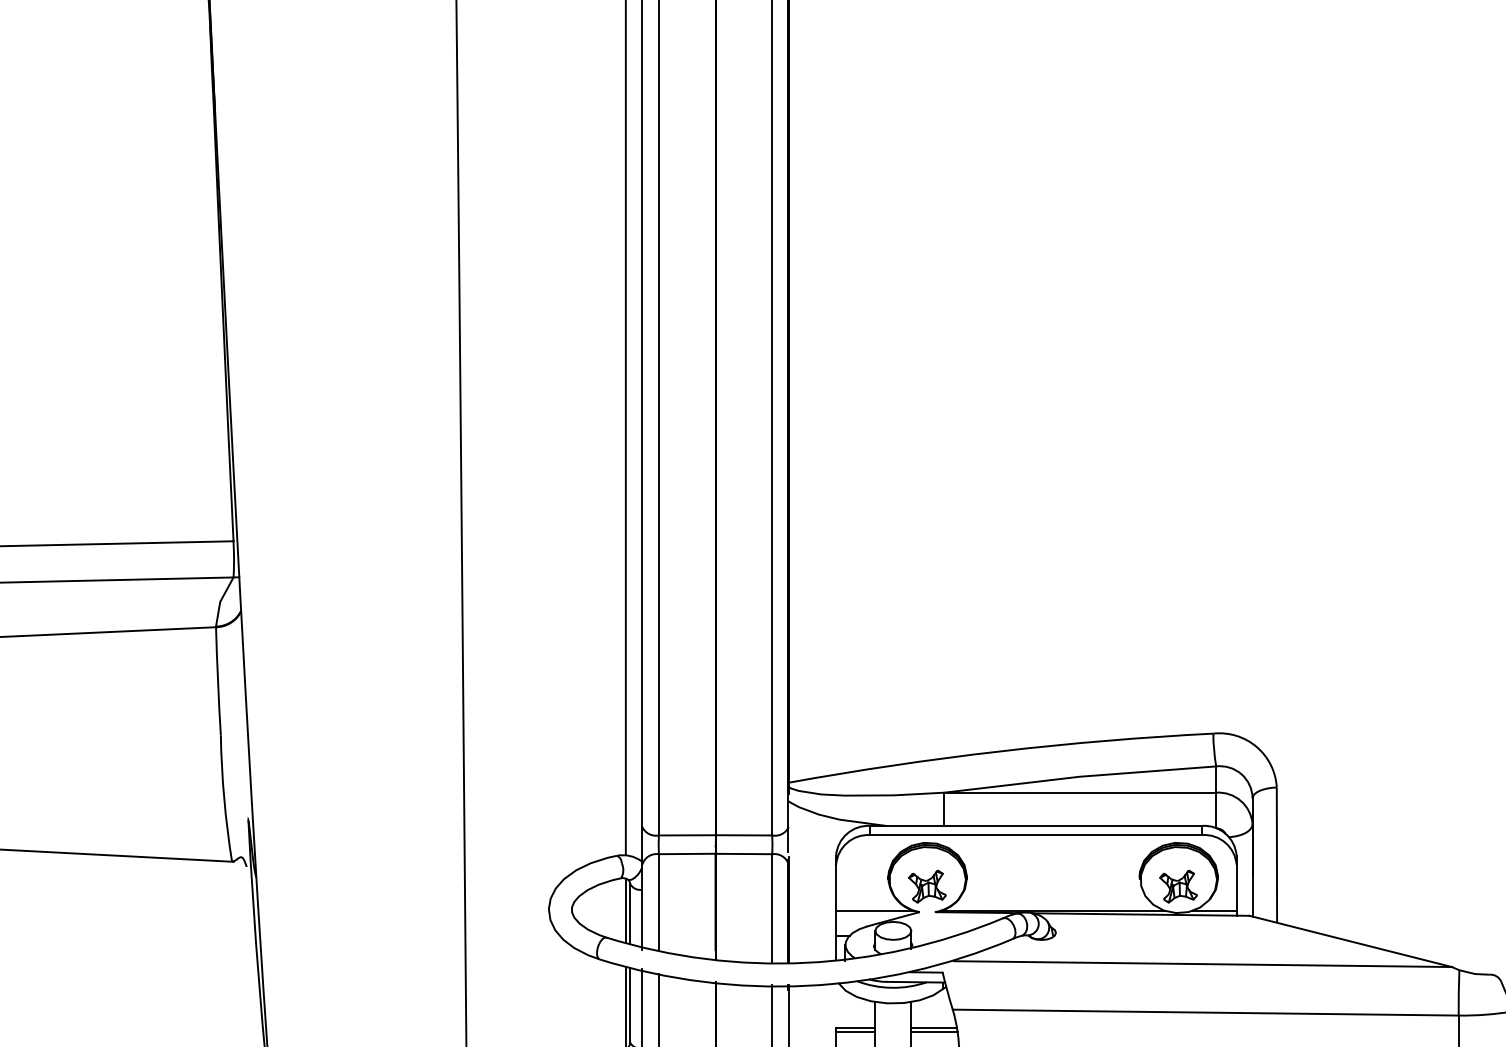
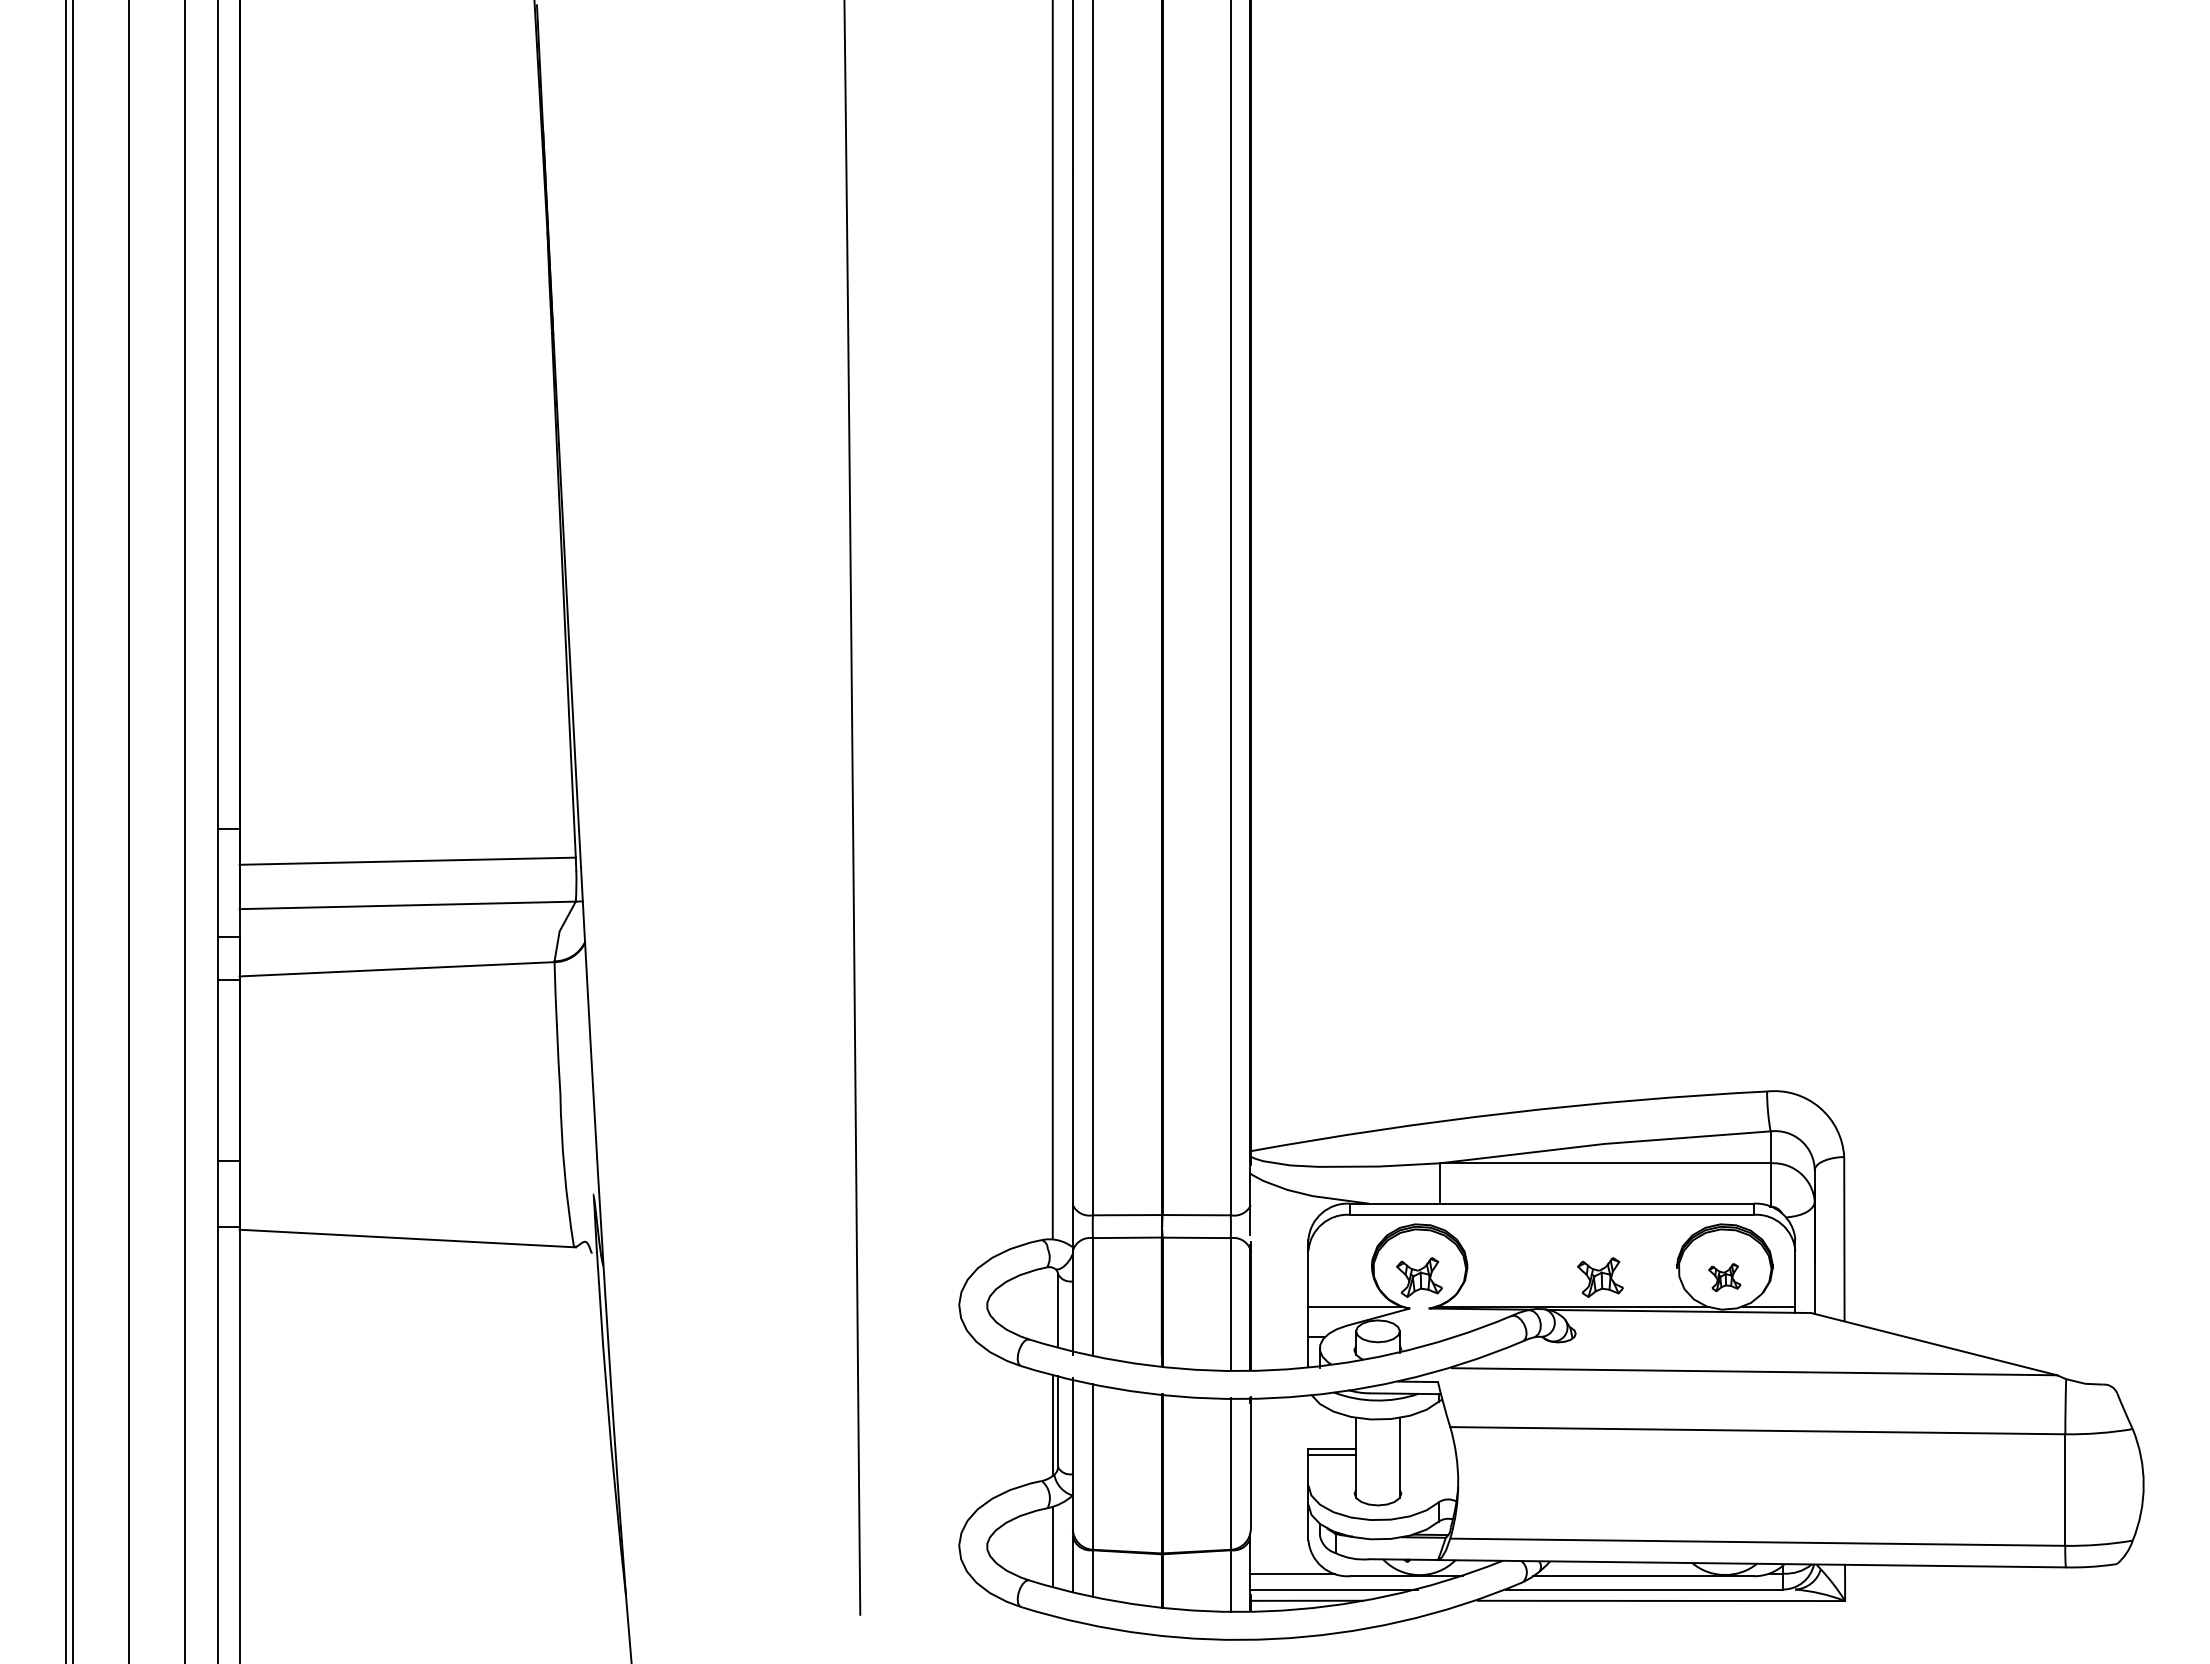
part: (1076, 886) -> (1600, 1277), added
part: (1178, 886) -> (1724, 1277), size x0.7
line: (625, 911) -> (1052, 1307), removed
line: (934, 1028) -> (1427, 1449), removed
line: (934, 1032) -> (1427, 1454), removed

